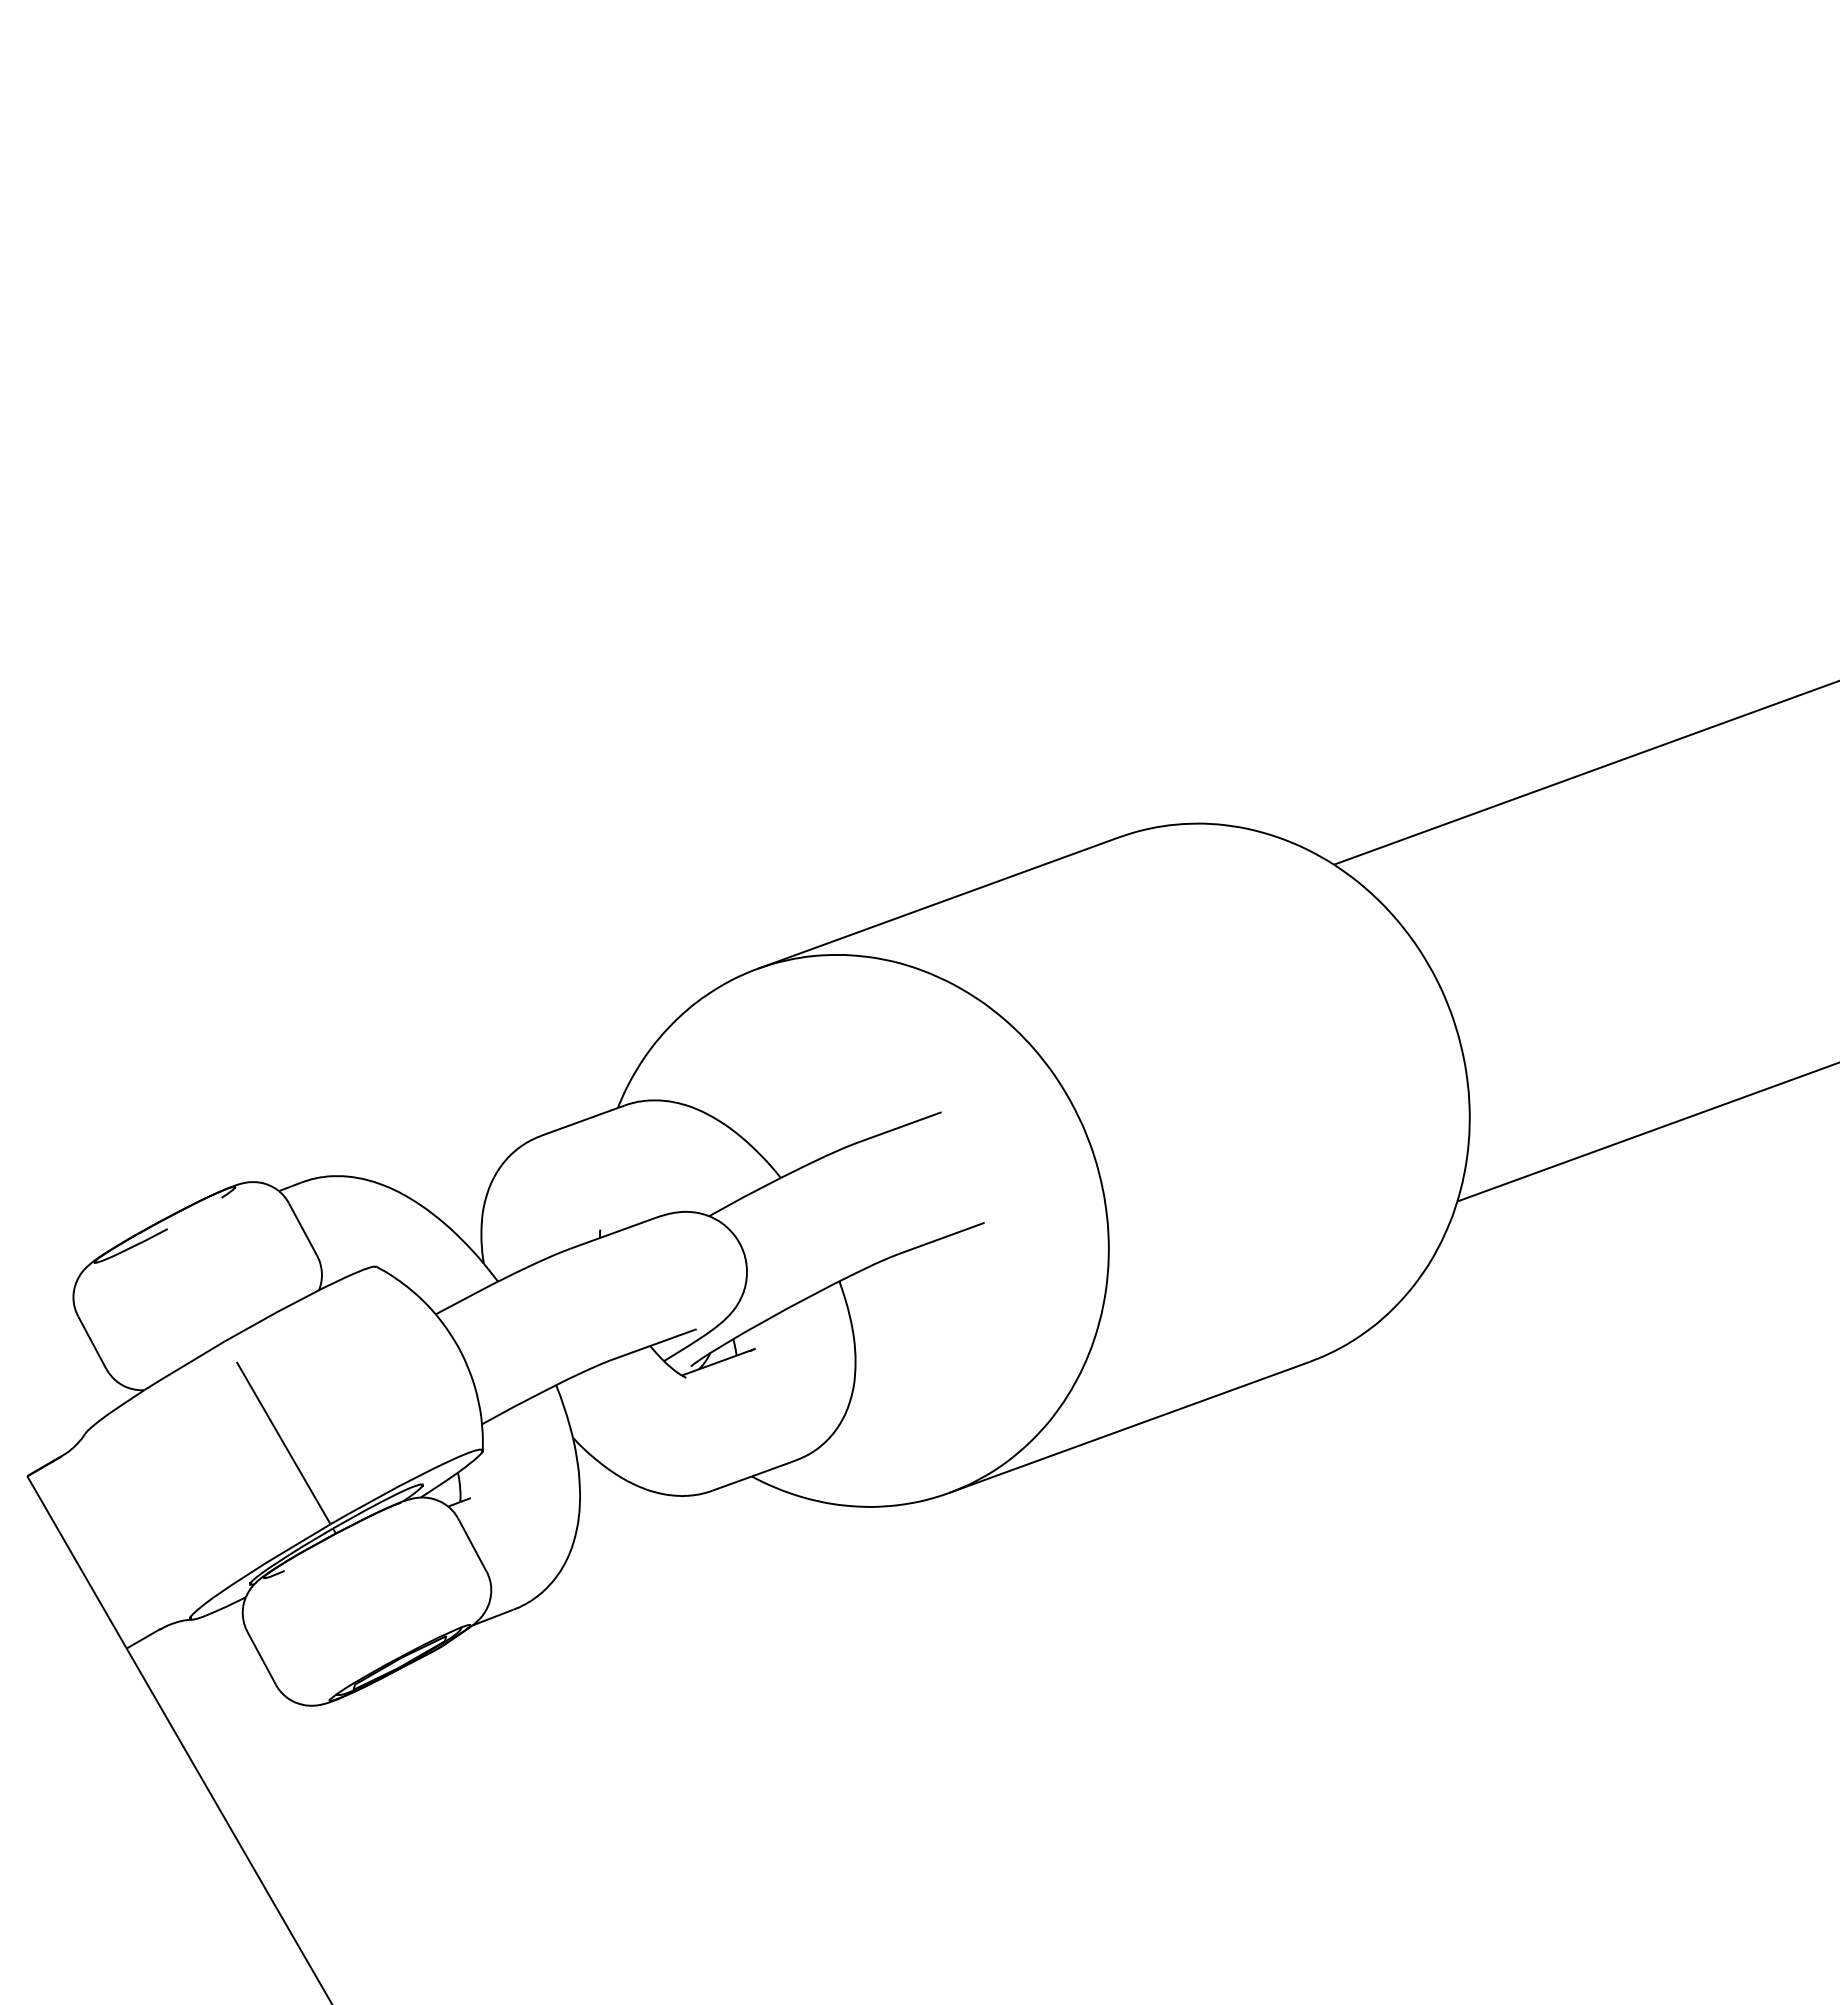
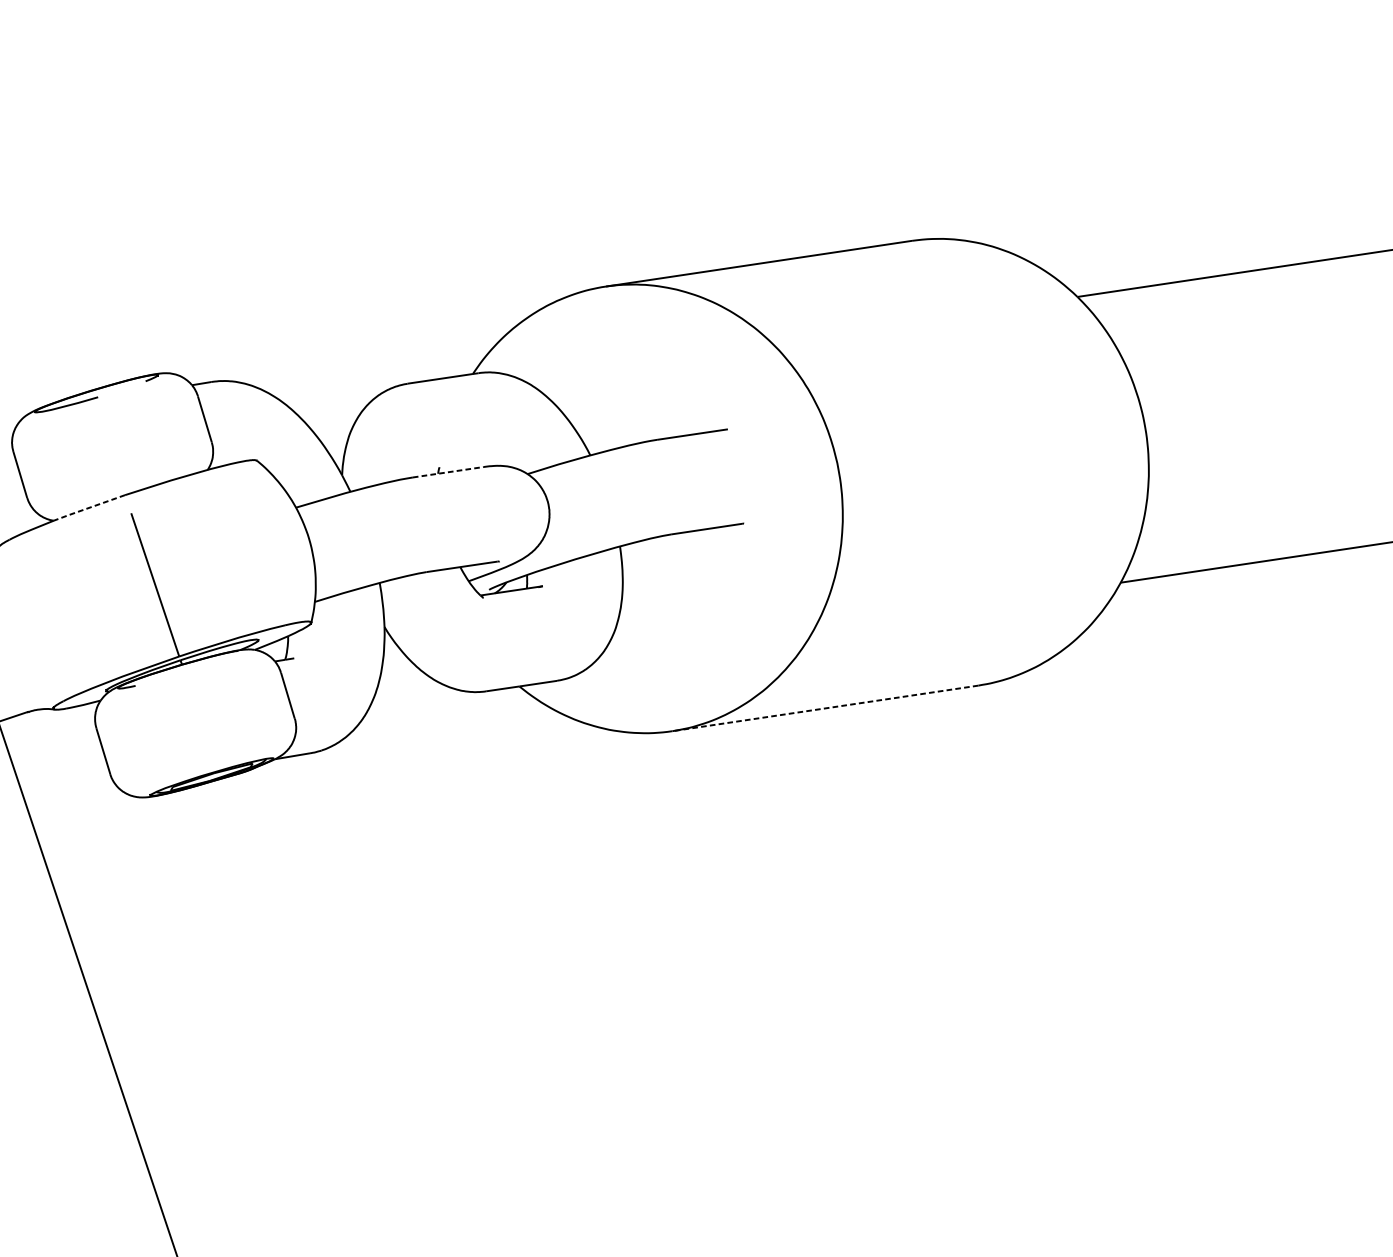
line: (612, 1233) -> (448, 472), solid -> dashed
line: (184, 1365) -> (89, 507), solid -> dashed
line: (1128, 1427) -> (824, 708), solid -> dashed

